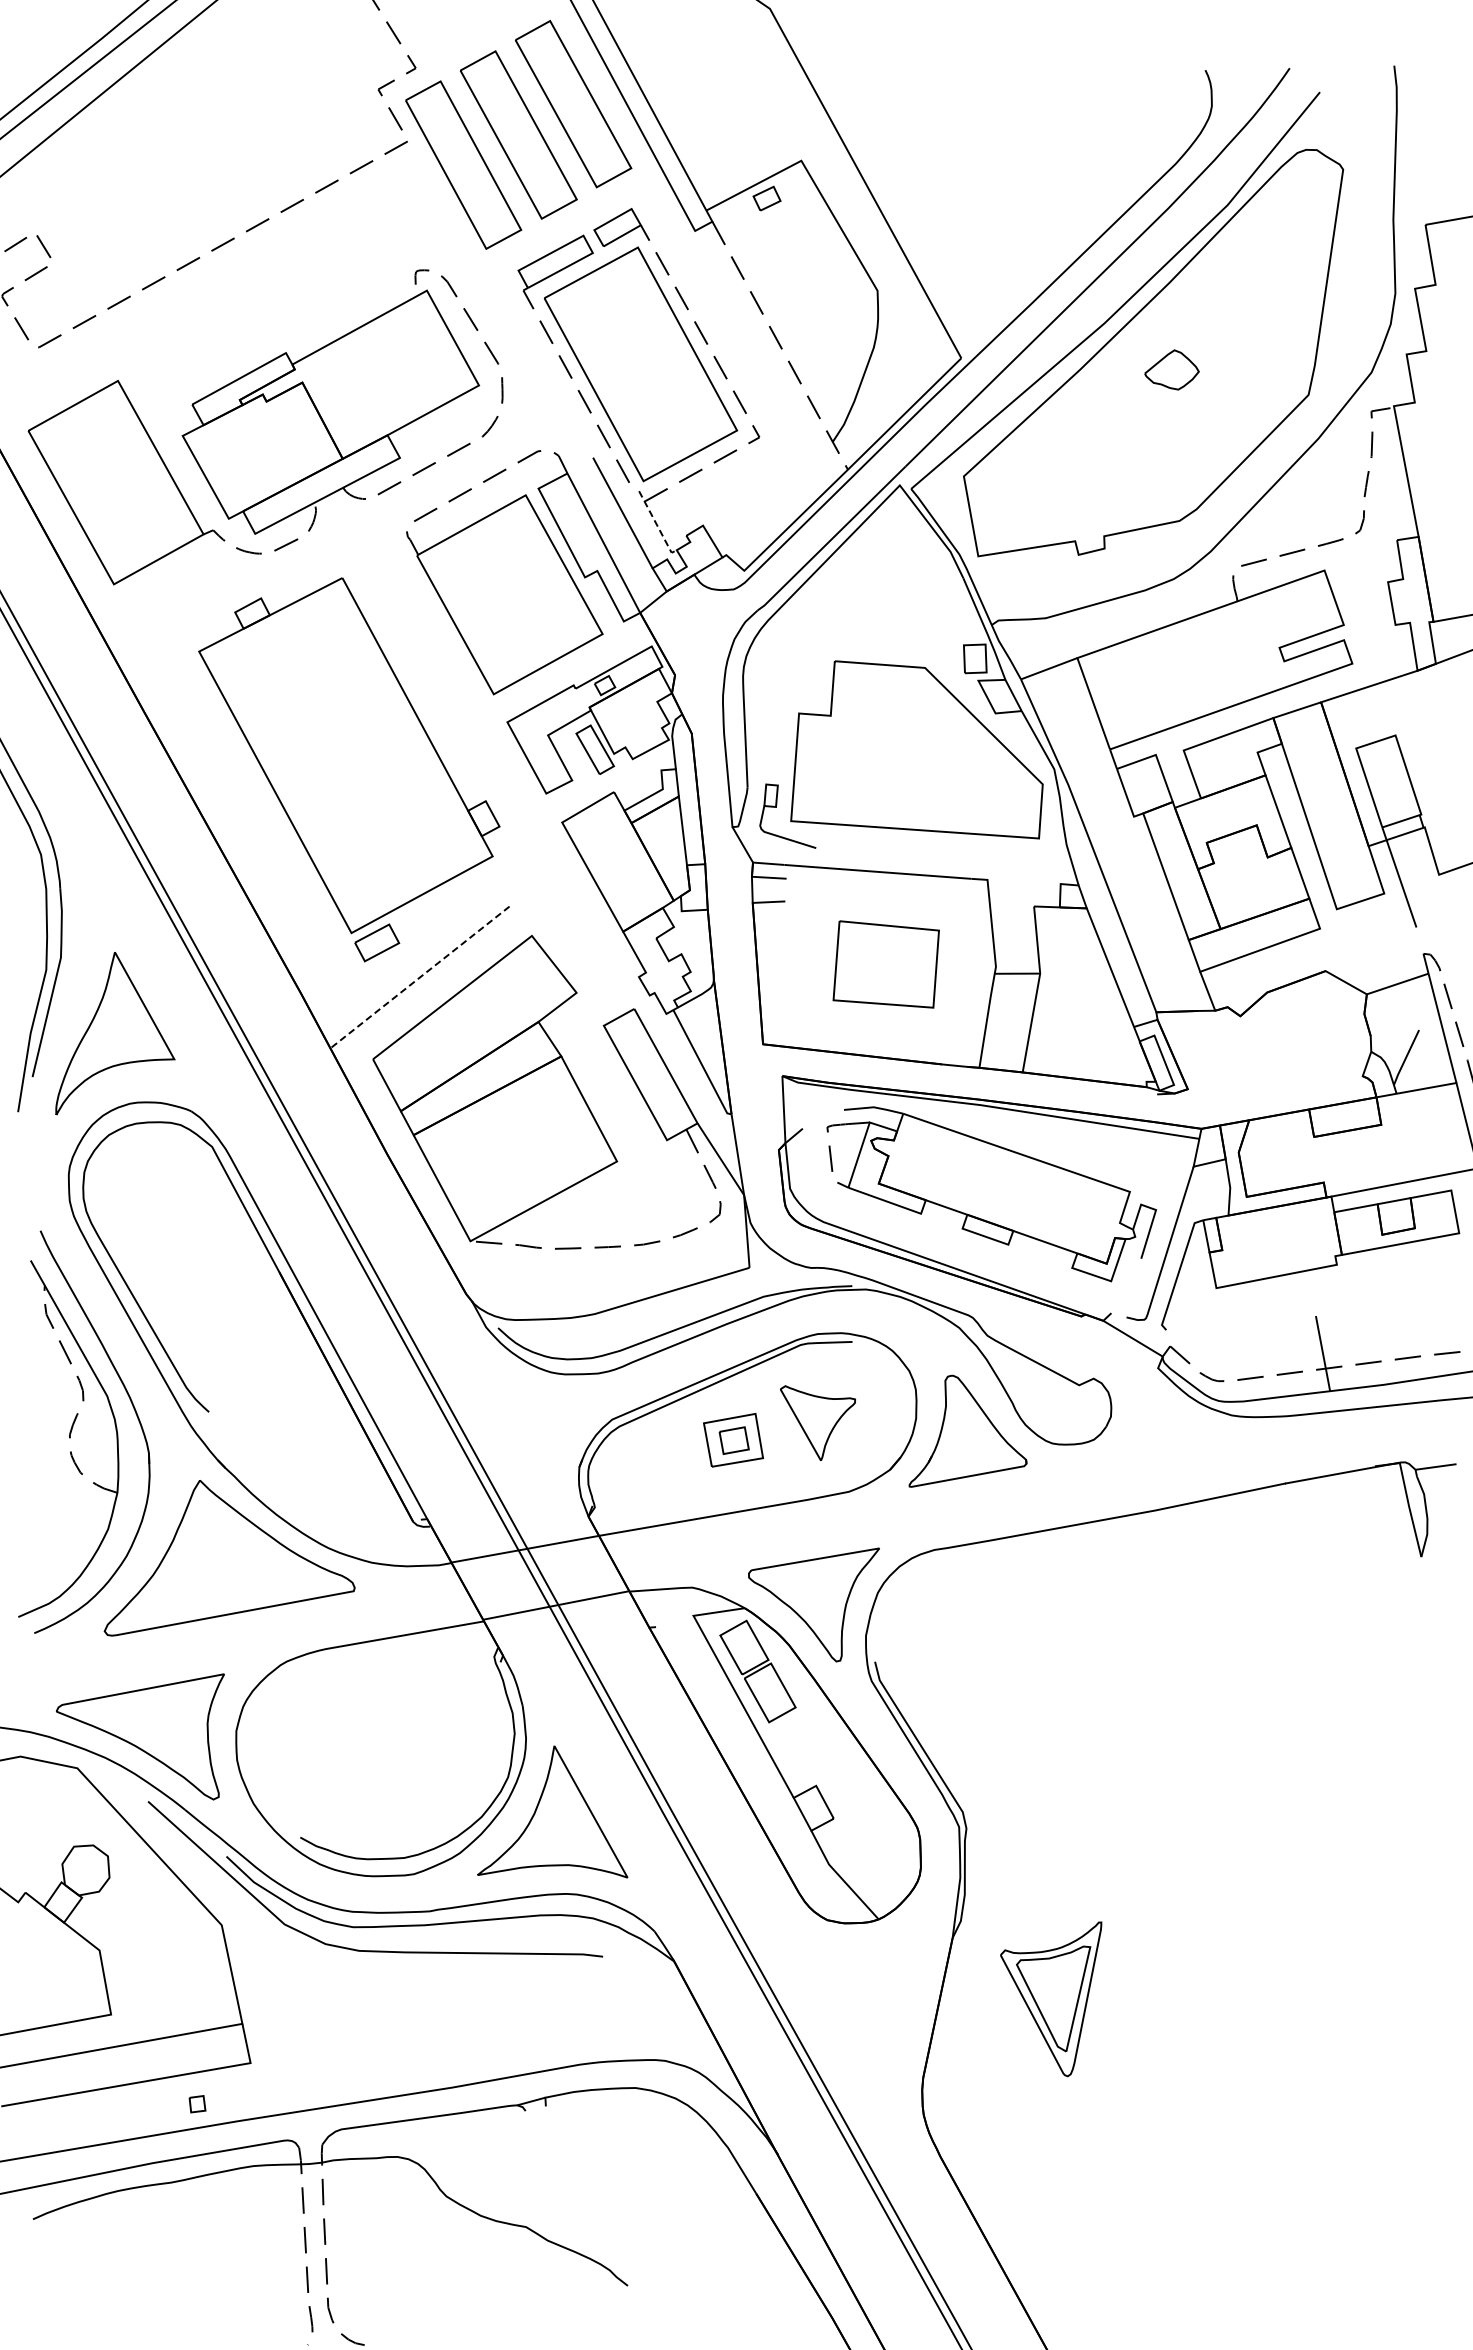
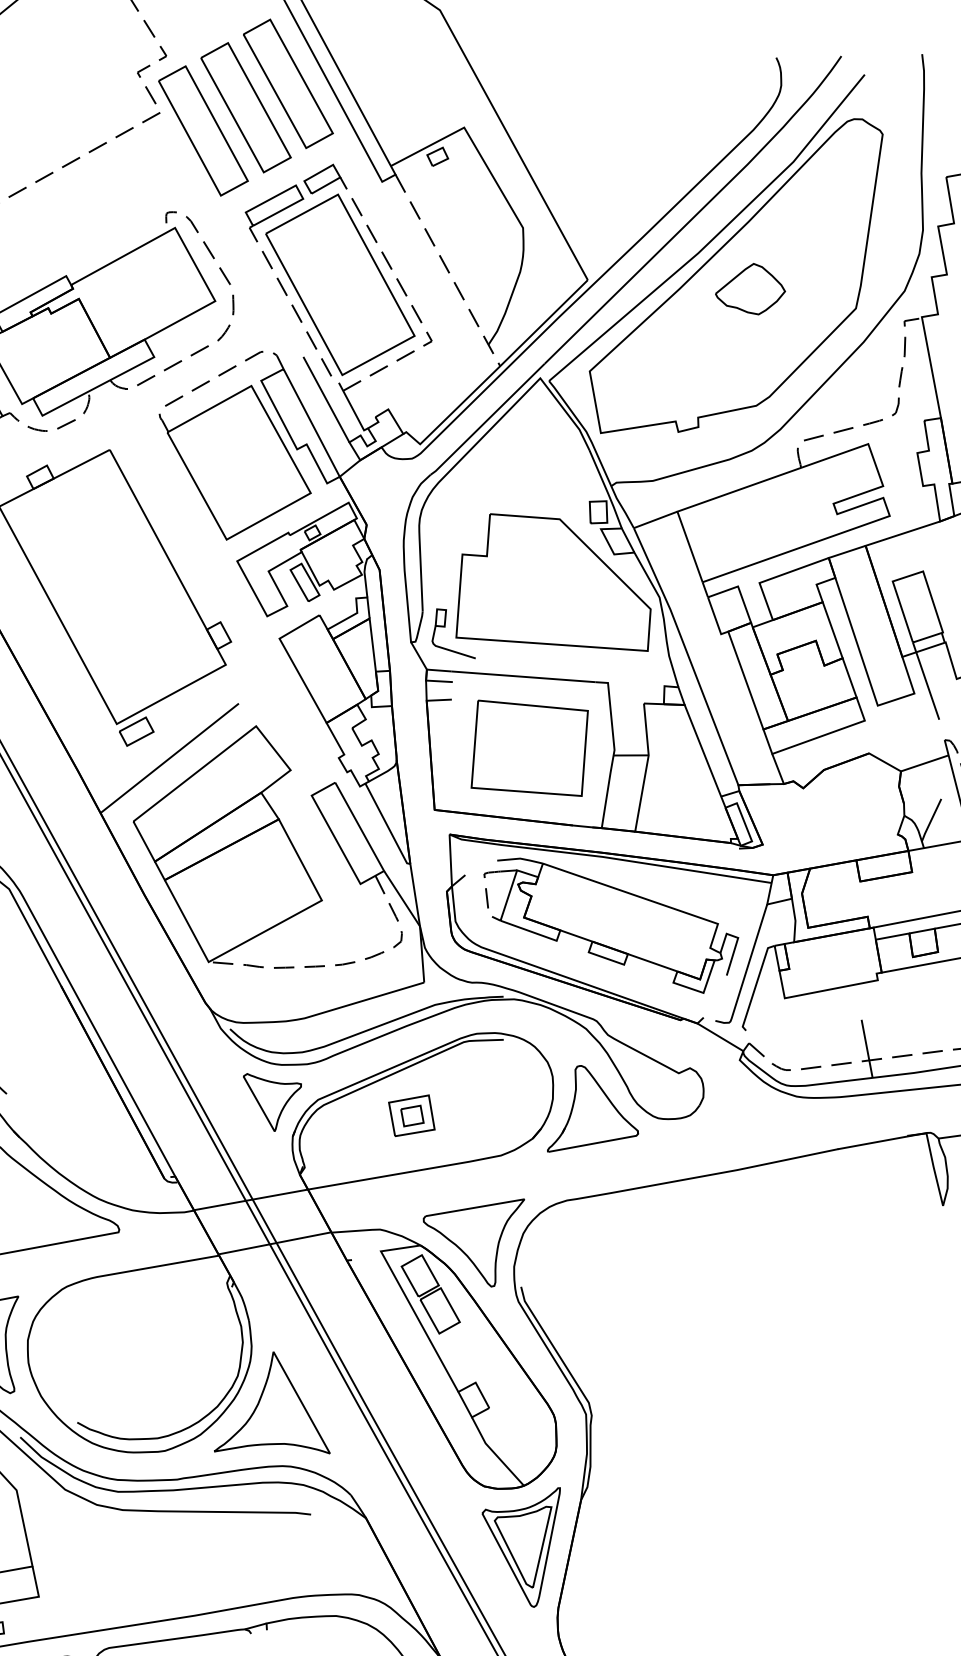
part: (1171, 369) -> (750, 288), size x1.67
line: (657, 525) -> (353, 409), dashed -> solid
part: (886, 964) -> (530, 748), size x1.43
line: (419, 977) -> (169, 758), dashed -> solid
part: (817, 1422) -> (272, 1102), moved
part: (1051, 1999) -> (521, 1547), moved

